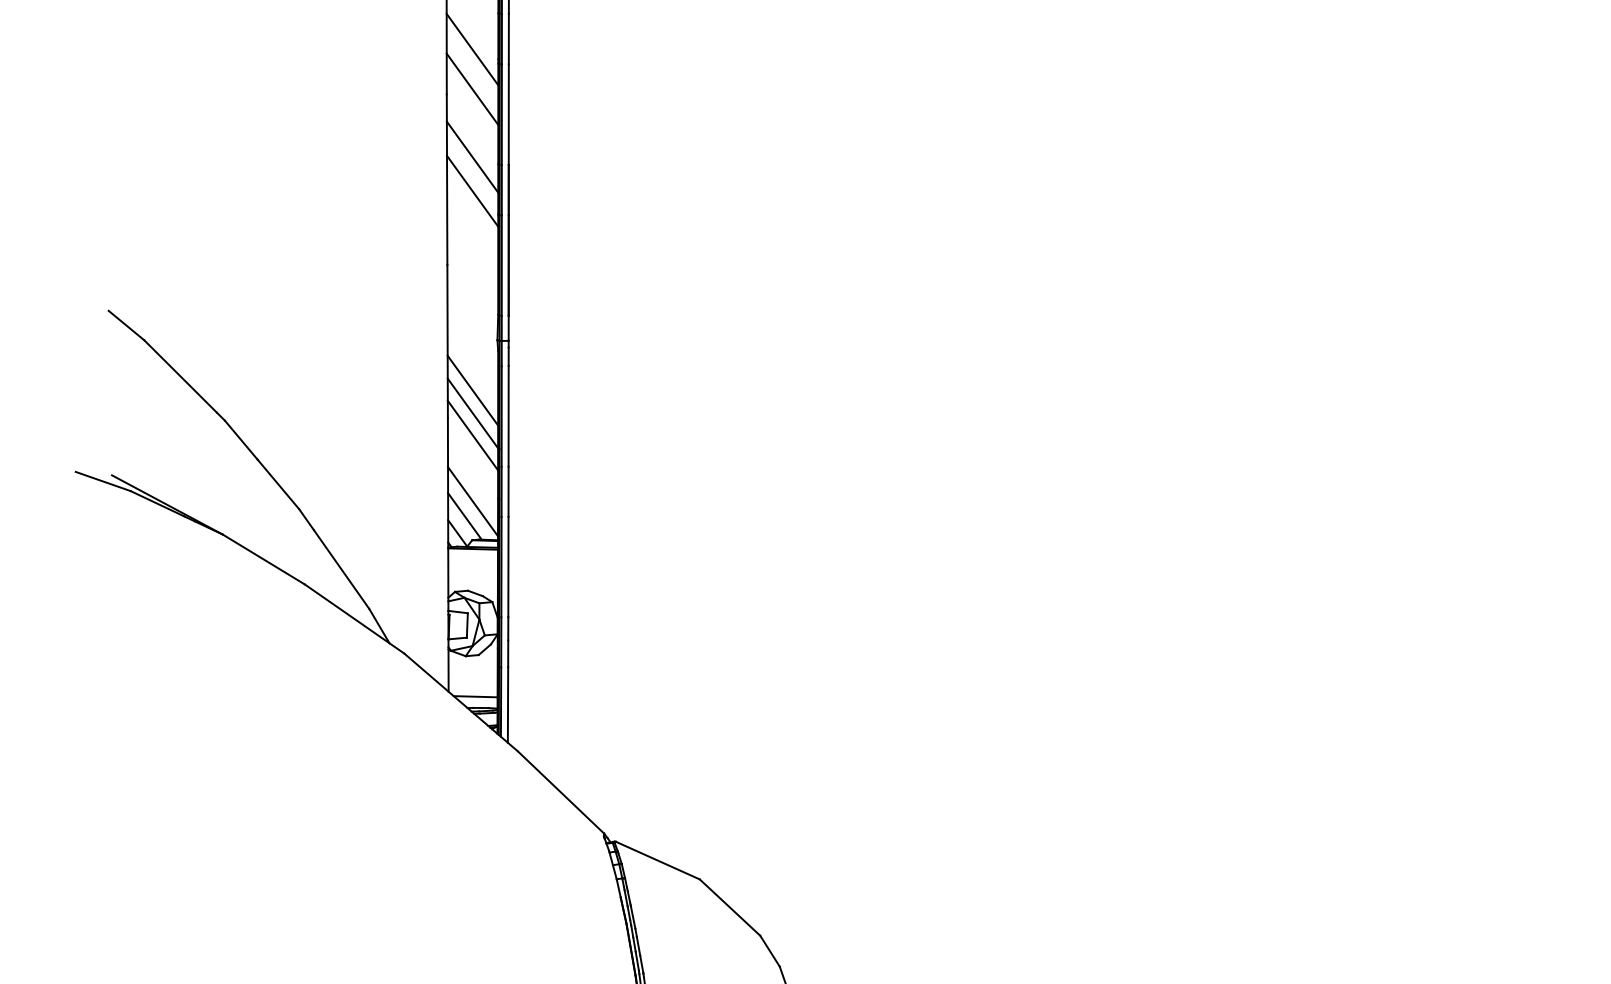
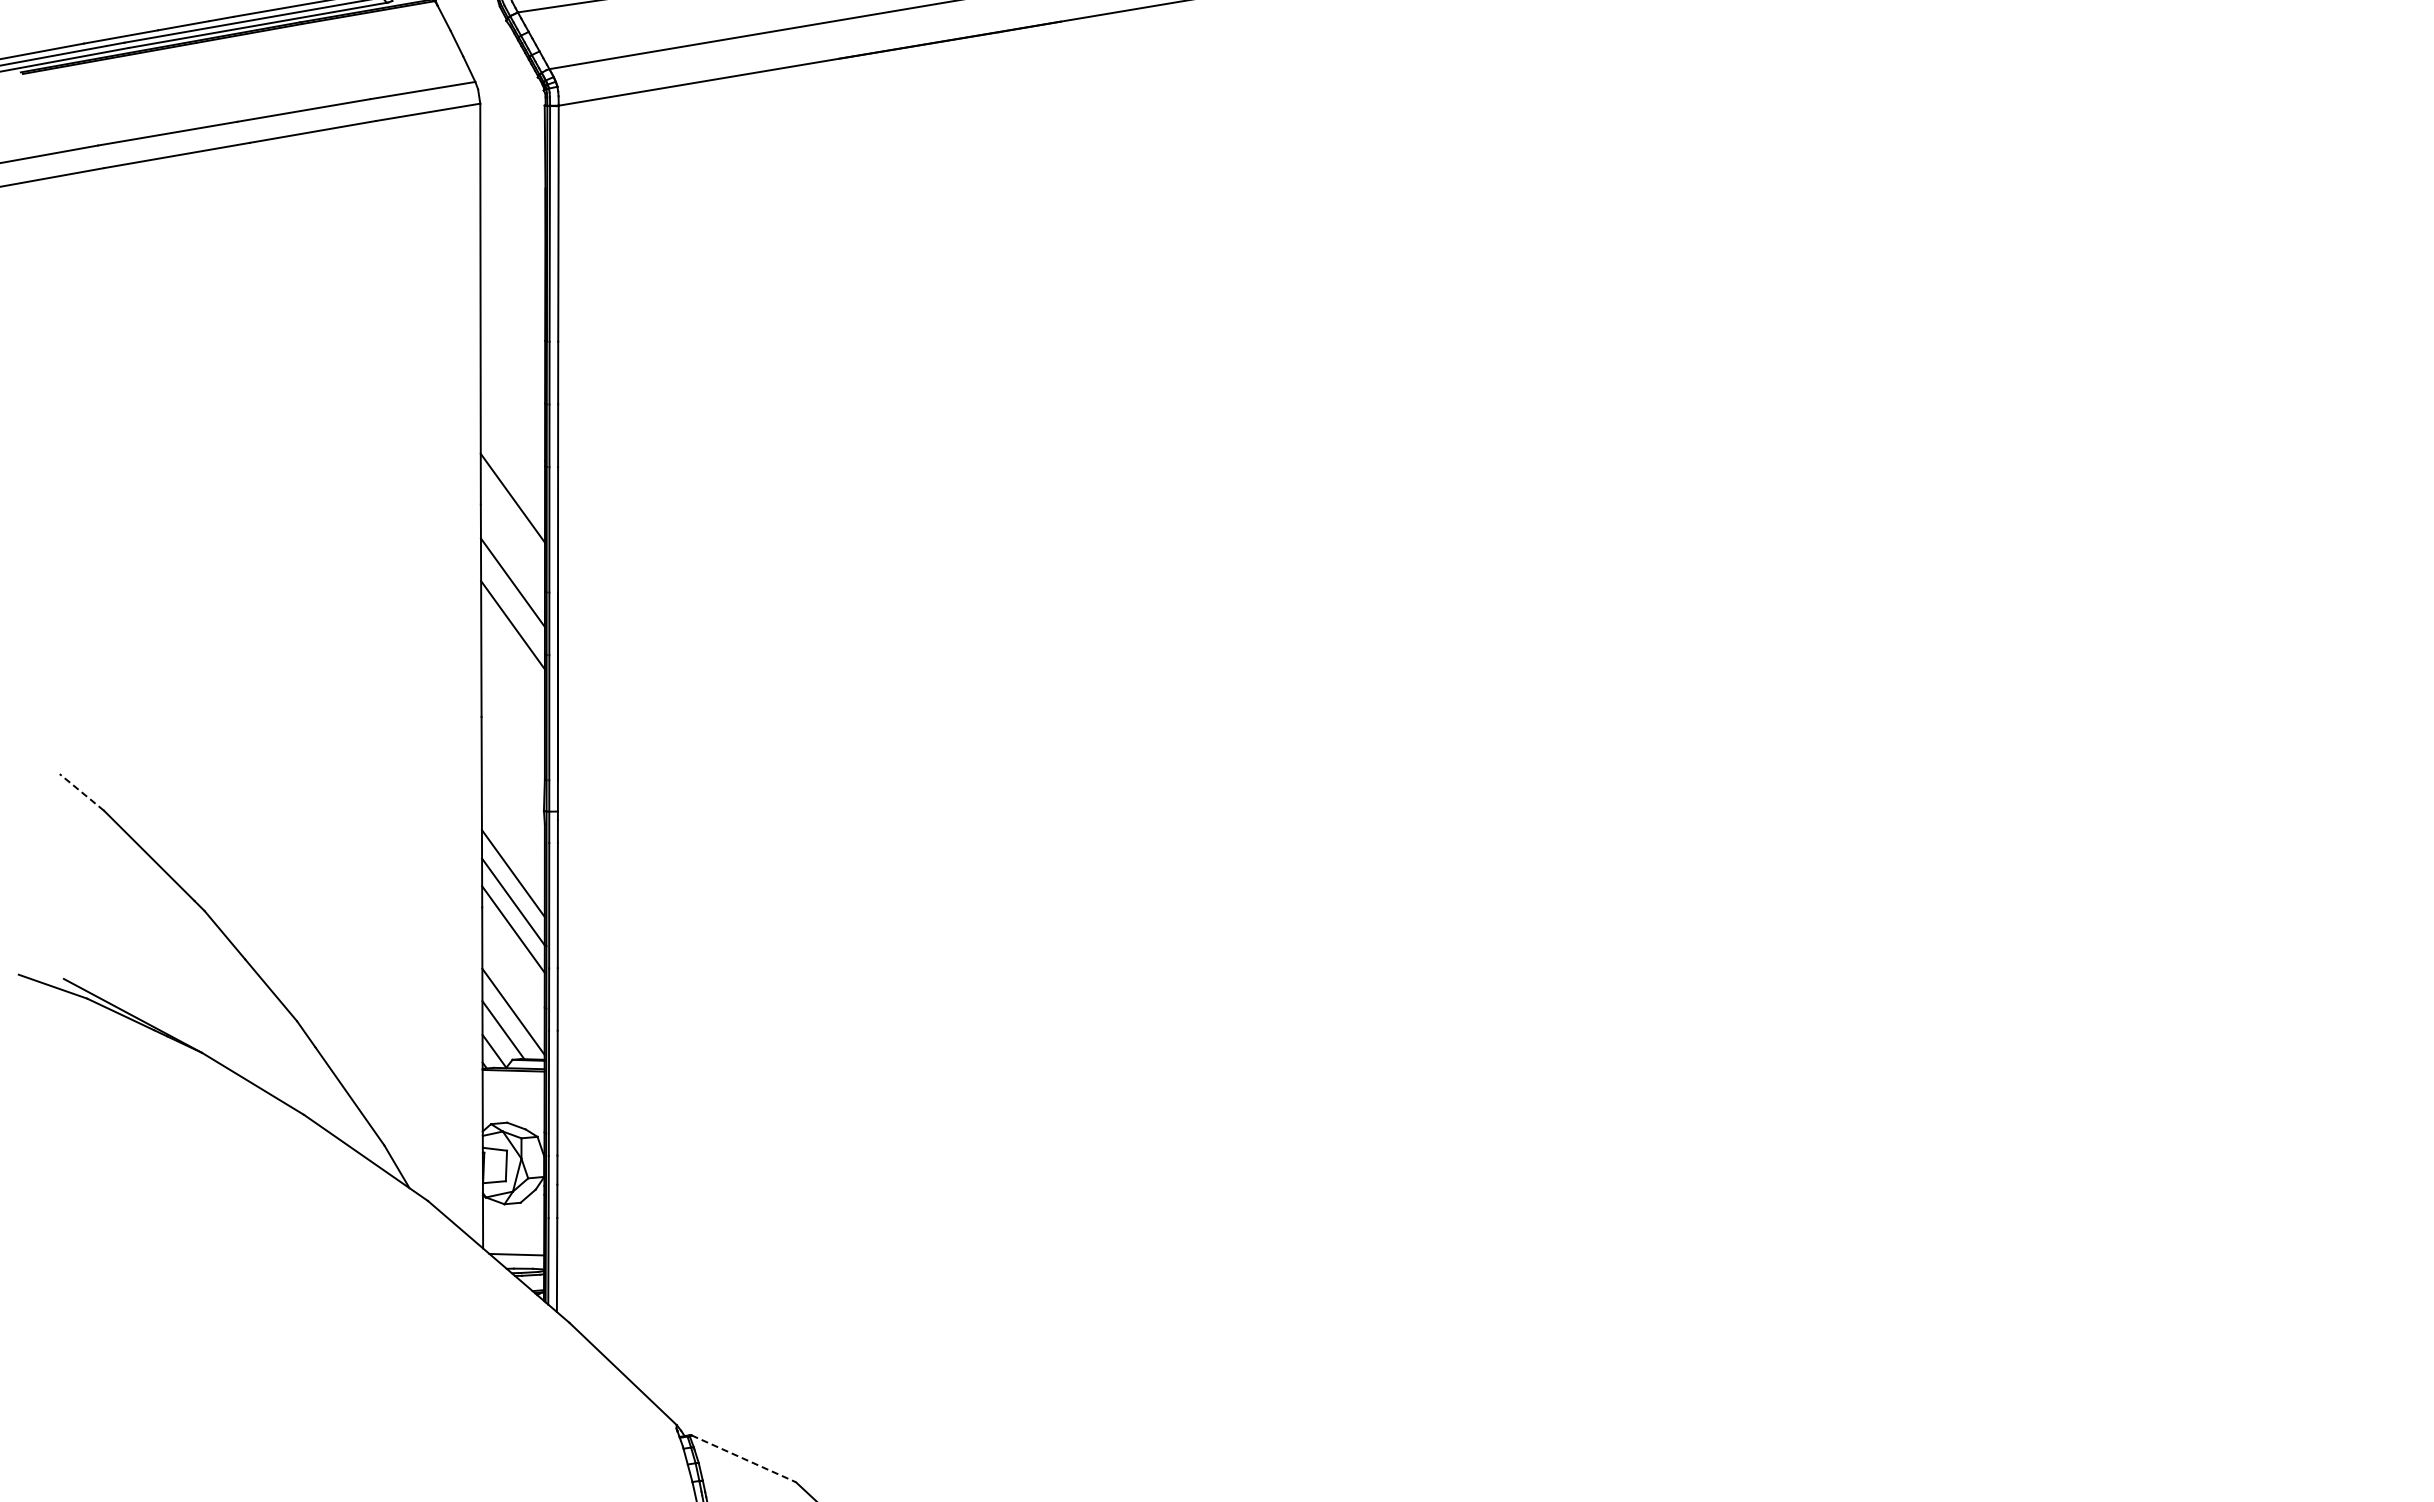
line: (472, 49) -> (512, 448), removed
line: (126, 325) -> (81, 792), solid -> dashed
line: (658, 861) -> (744, 1459), solid -> dashed

